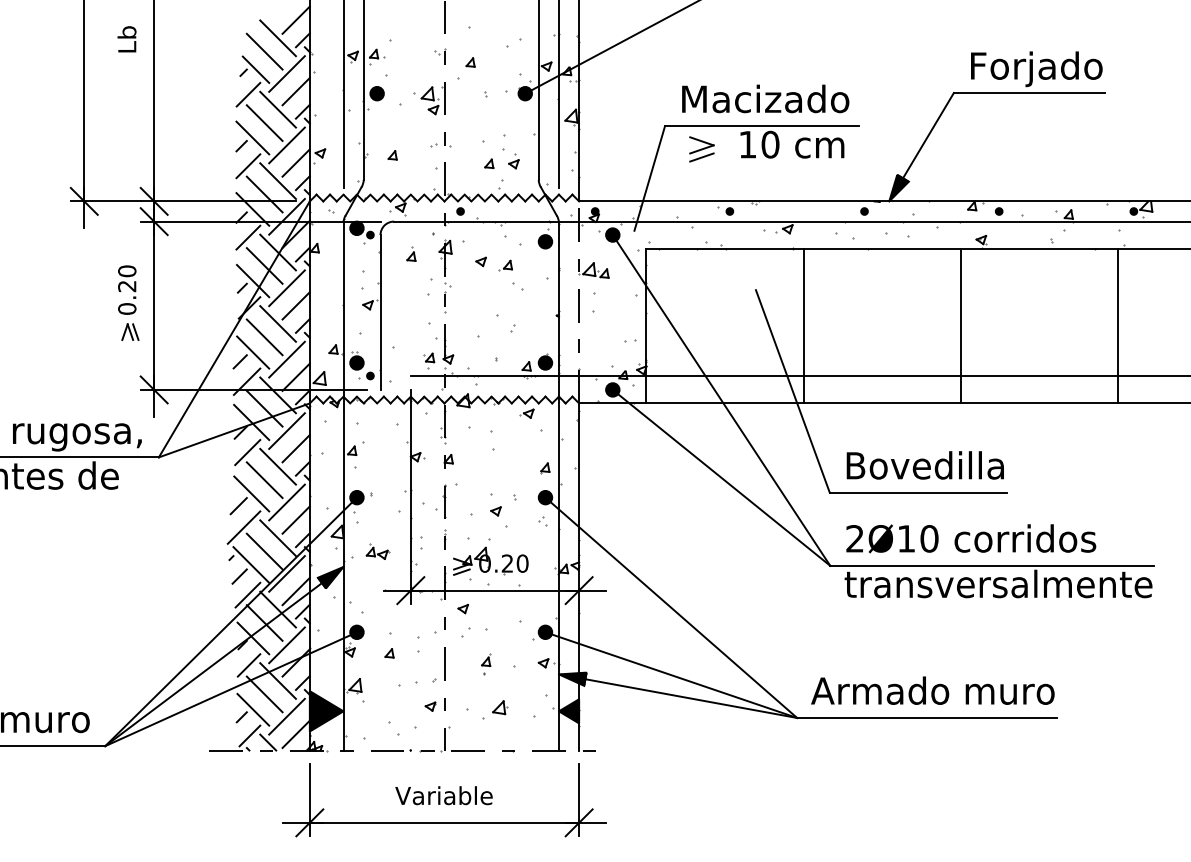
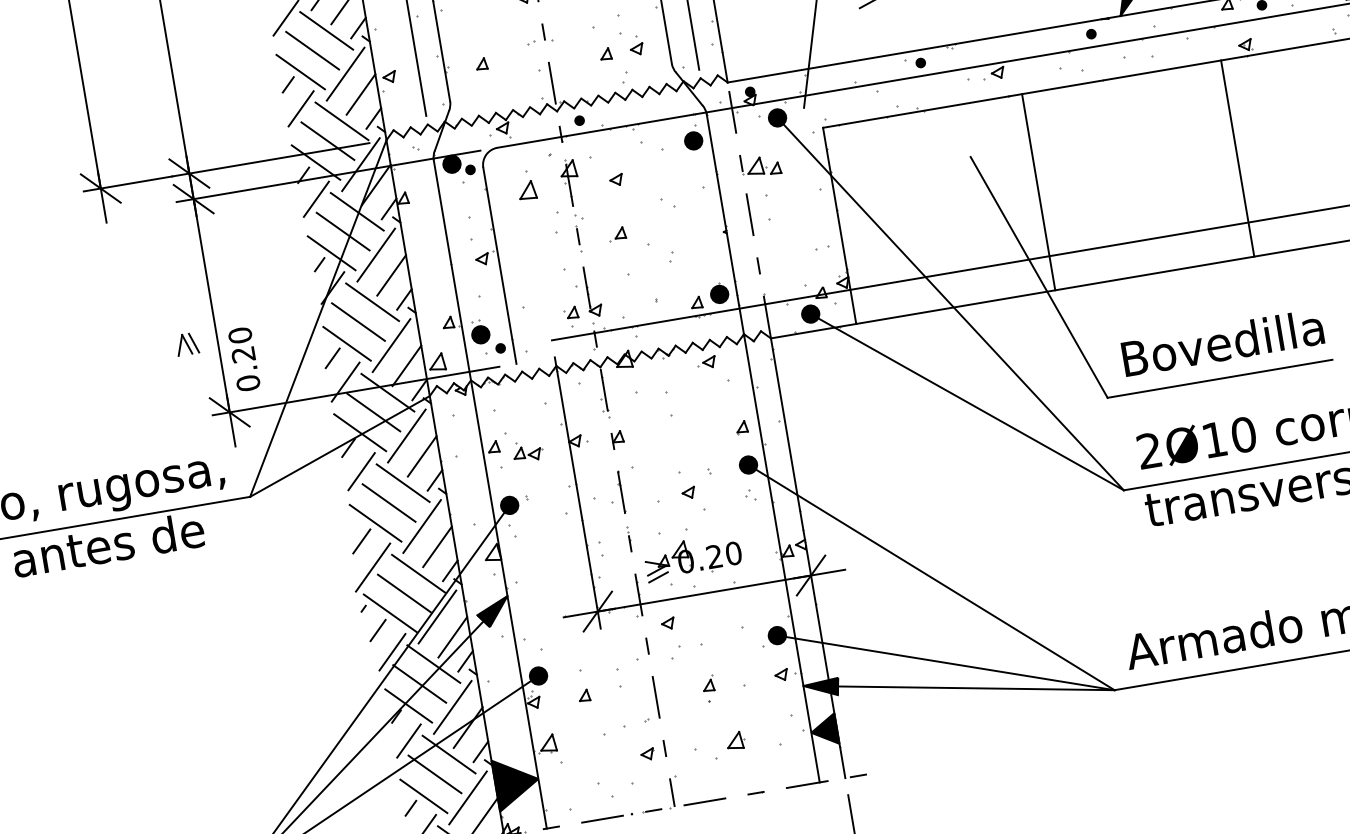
part: (411, 253) -> (526, 184), size x1.6
part: (505, 265) -> (616, 234), moved
text: (127, 289) -> (244, 358), moved
part: (377, 551) -> (527, 451), moved

